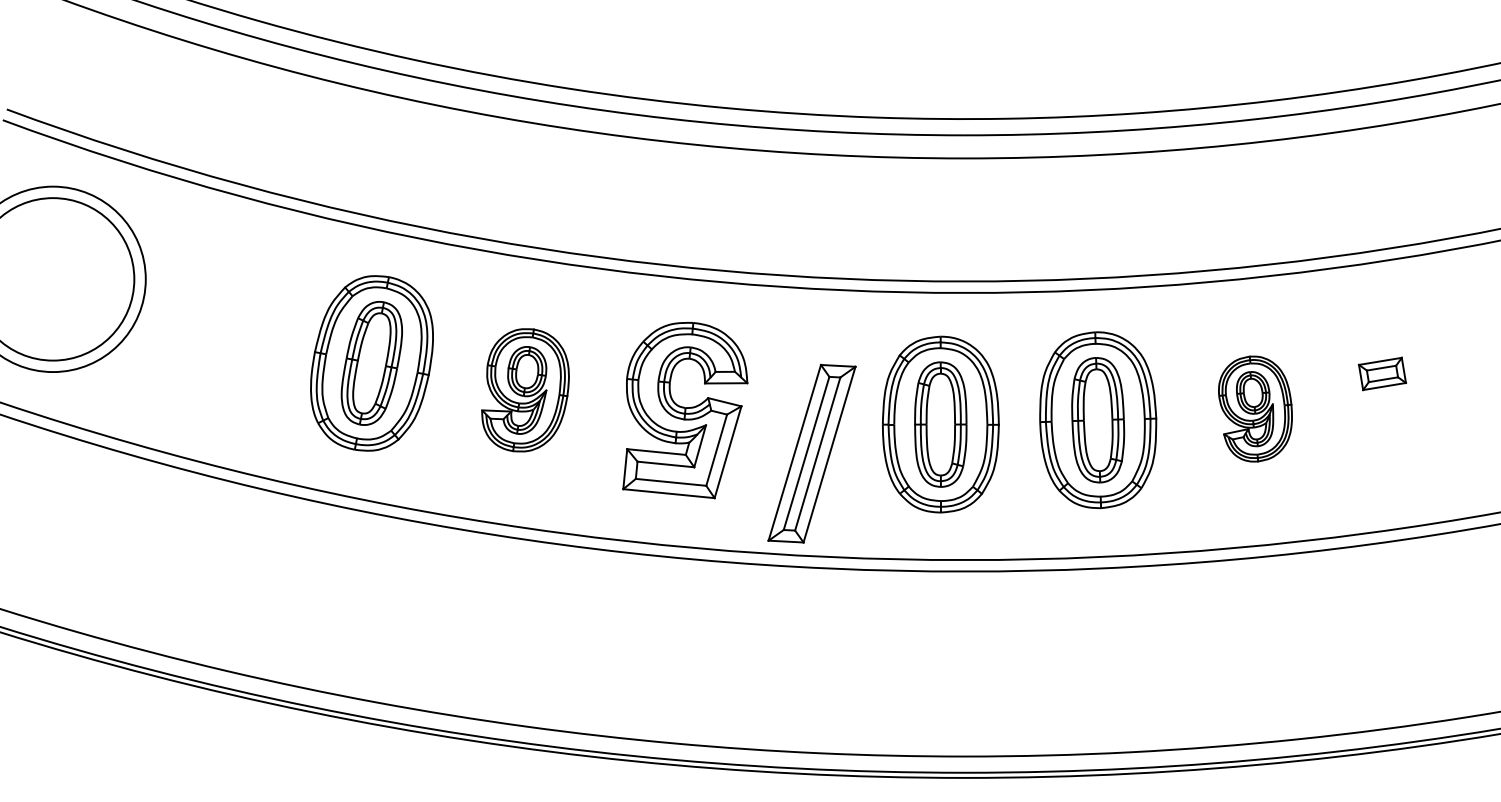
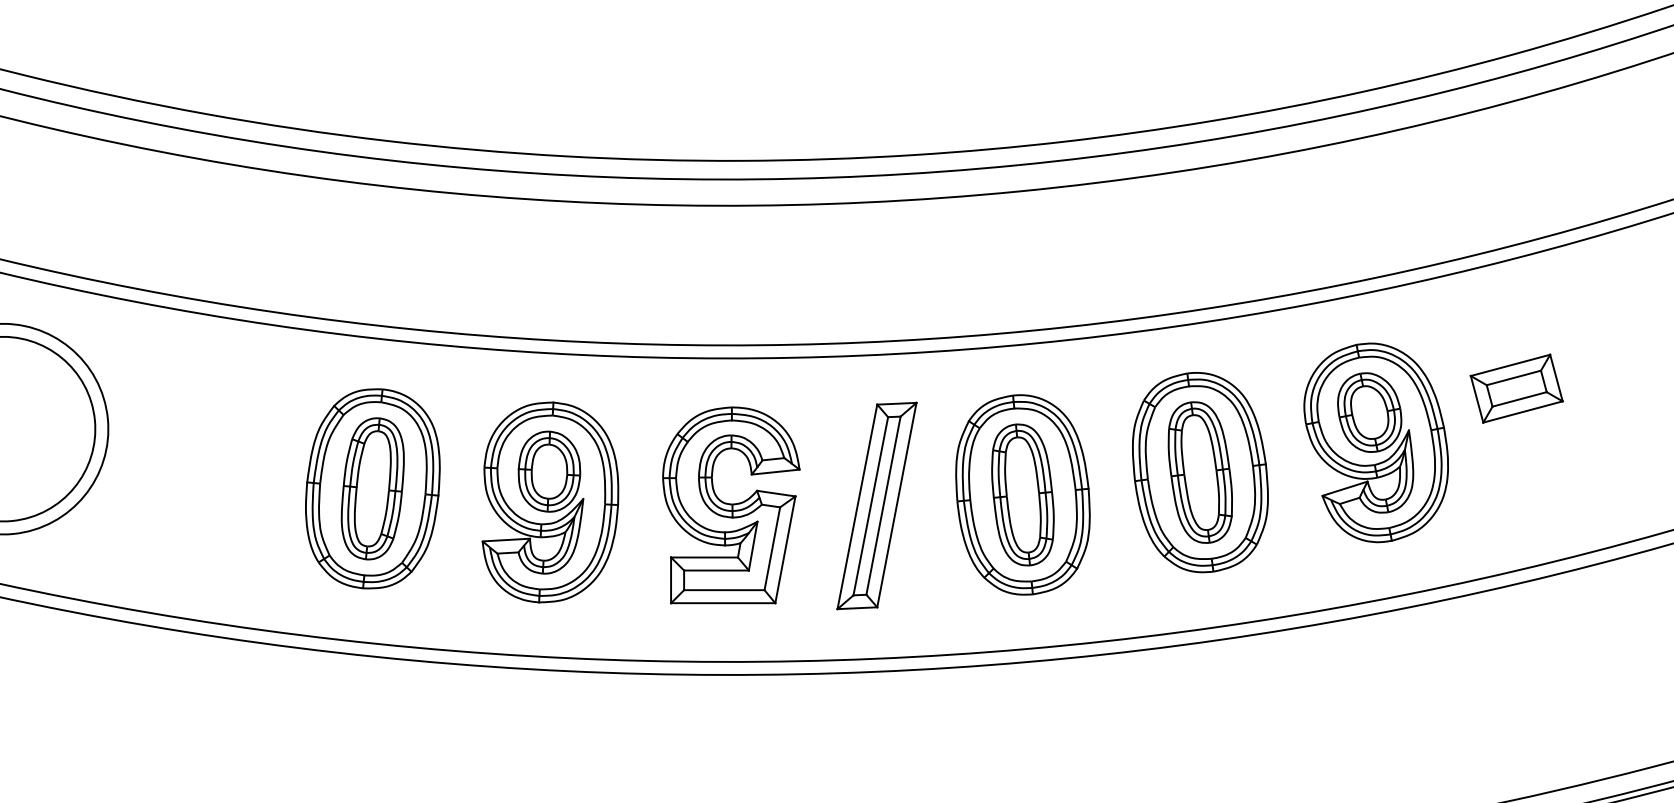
part: (1382, 373) -> (1516, 388), size x1.67
part: (525, 390) -> (549, 502), size x1.43
part: (1255, 408) -> (1376, 441), size x1.67
part: (811, 453) -> (876, 505), moved

